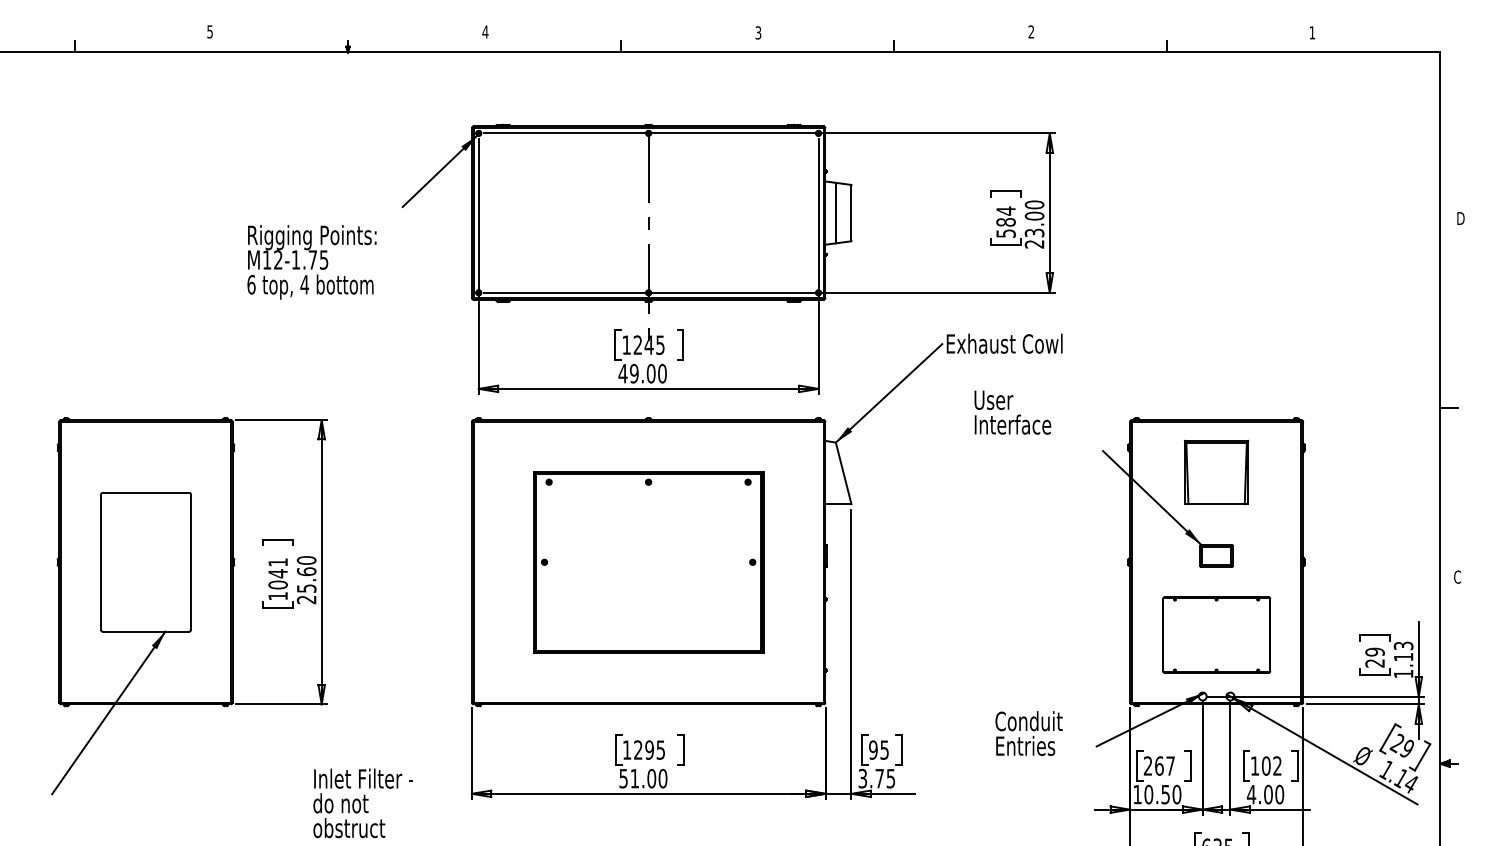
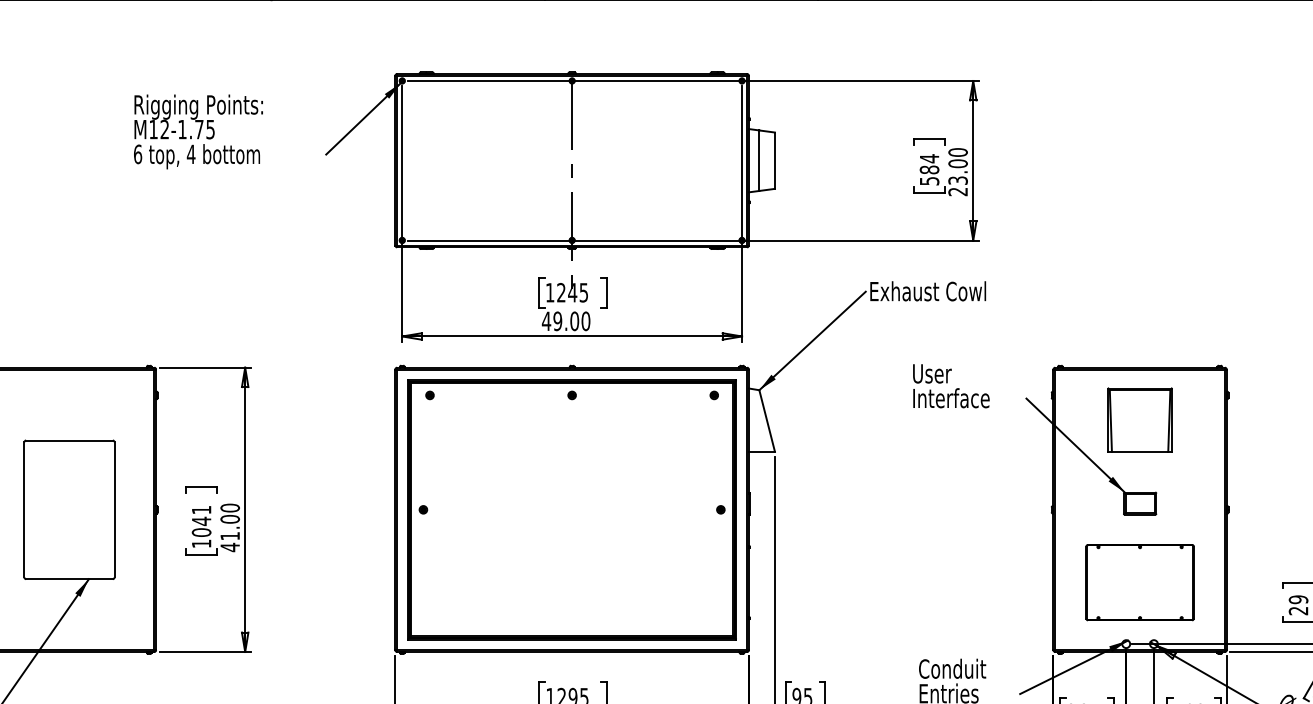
text: (311, 262) -> (197, 132), moved
text: (1012, 412) -> (950, 386), moved
part: (648, 562) -> (571, 510), size x1.43
text: (306, 585) -> (229, 533), 25.60 -> 41.00

